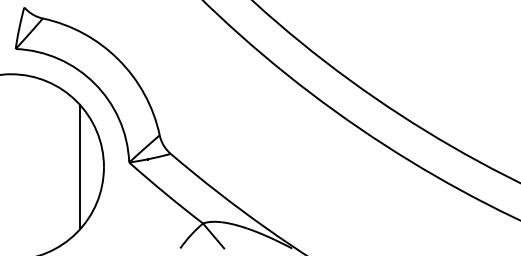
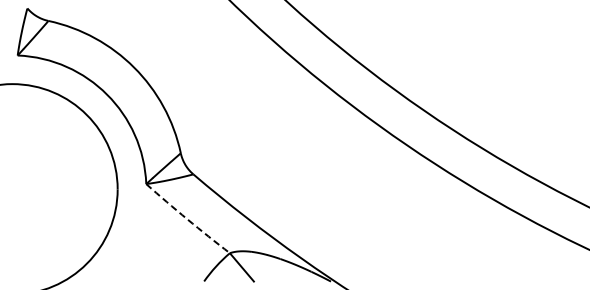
line: (79, 167) -> (90, 189), removed
arc: (165, 193) -> (187, 219), solid -> dashed

